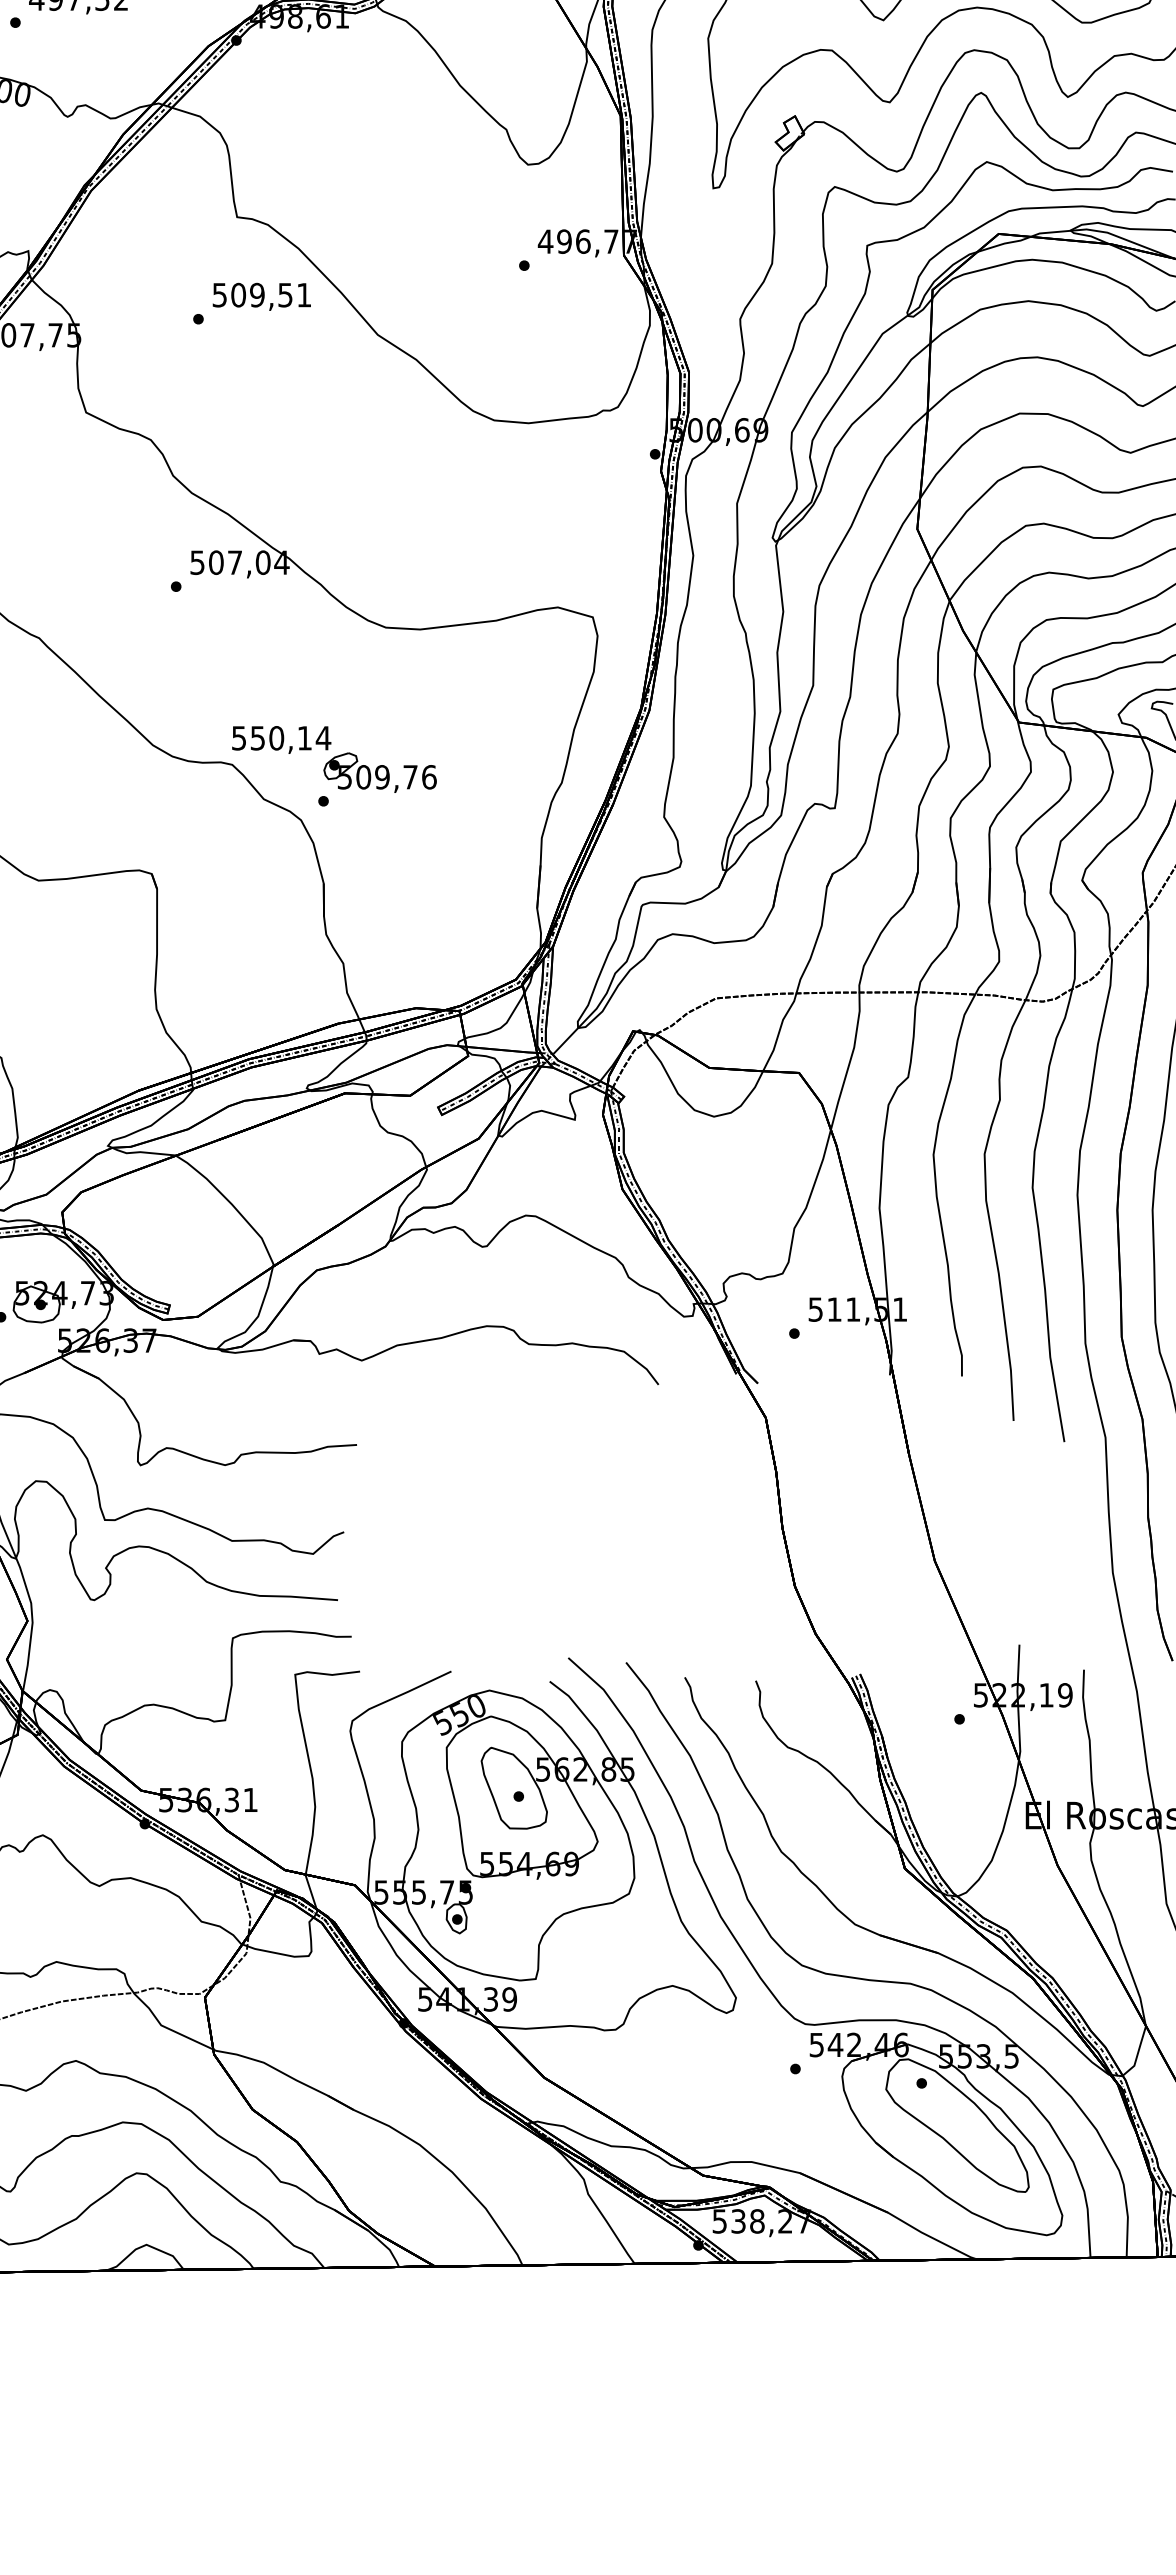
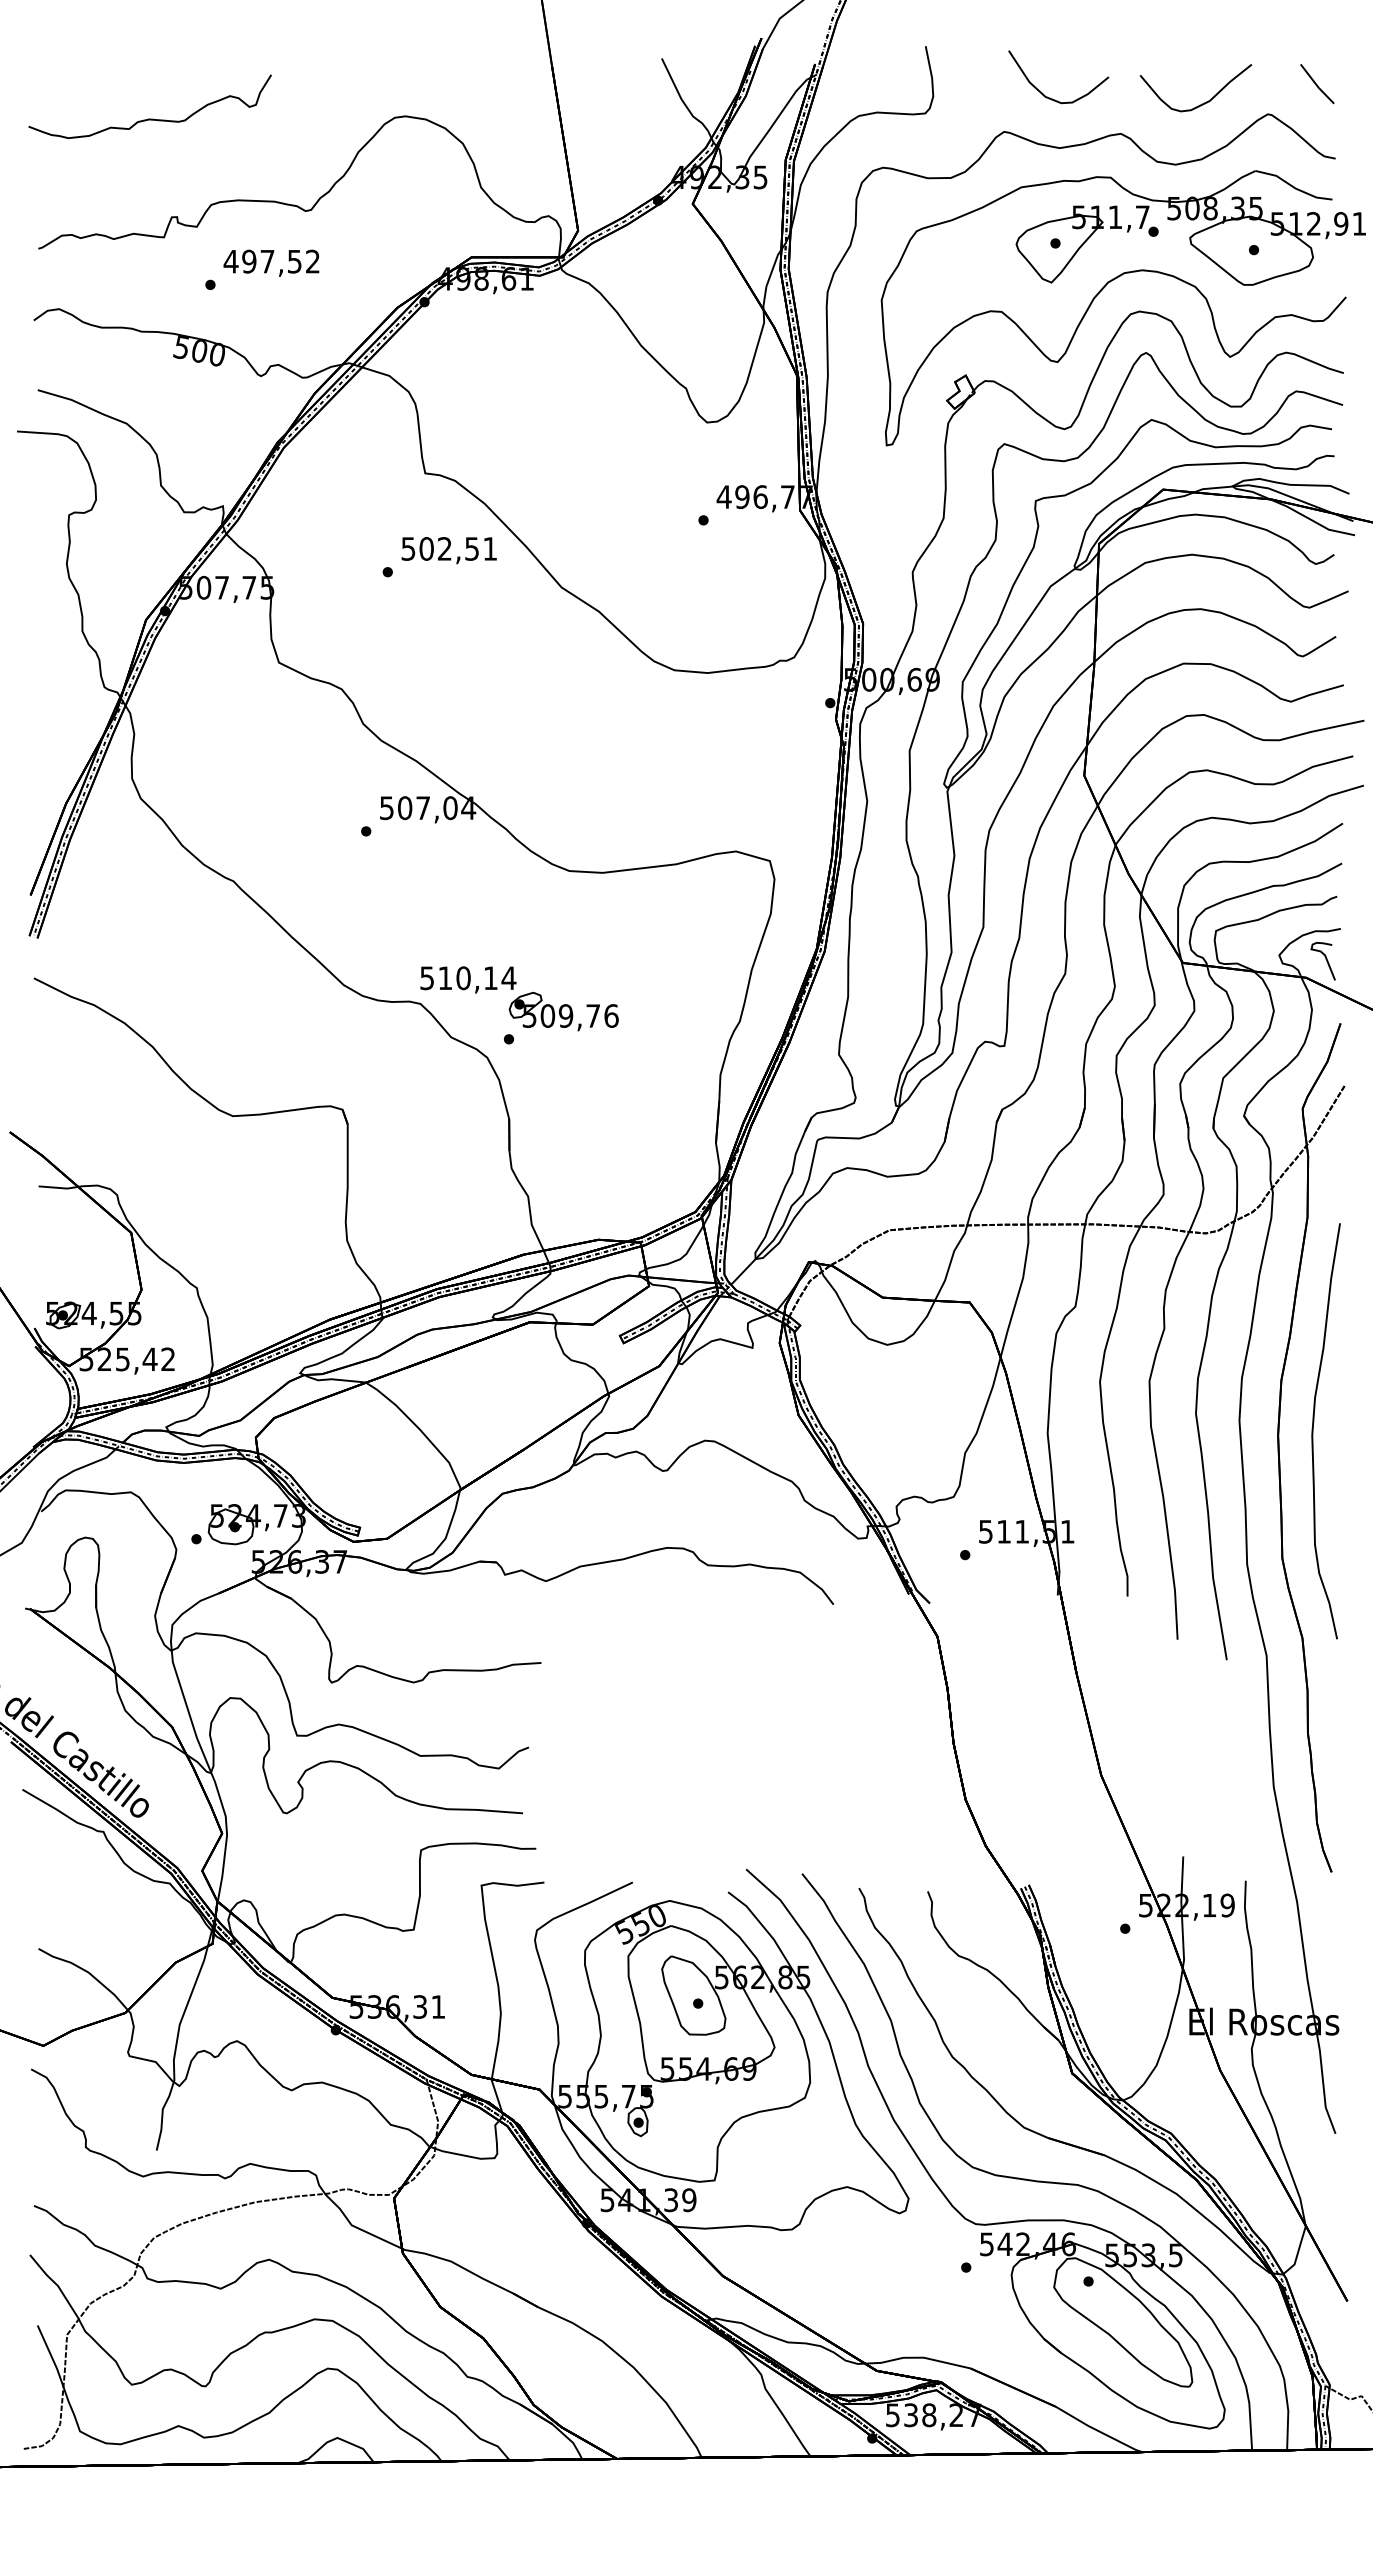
text: (256, 294) -> (444, 548), 509,51 -> 502,51
text: (256, 738) -> (444, 978), 550,14 -> 510,14

